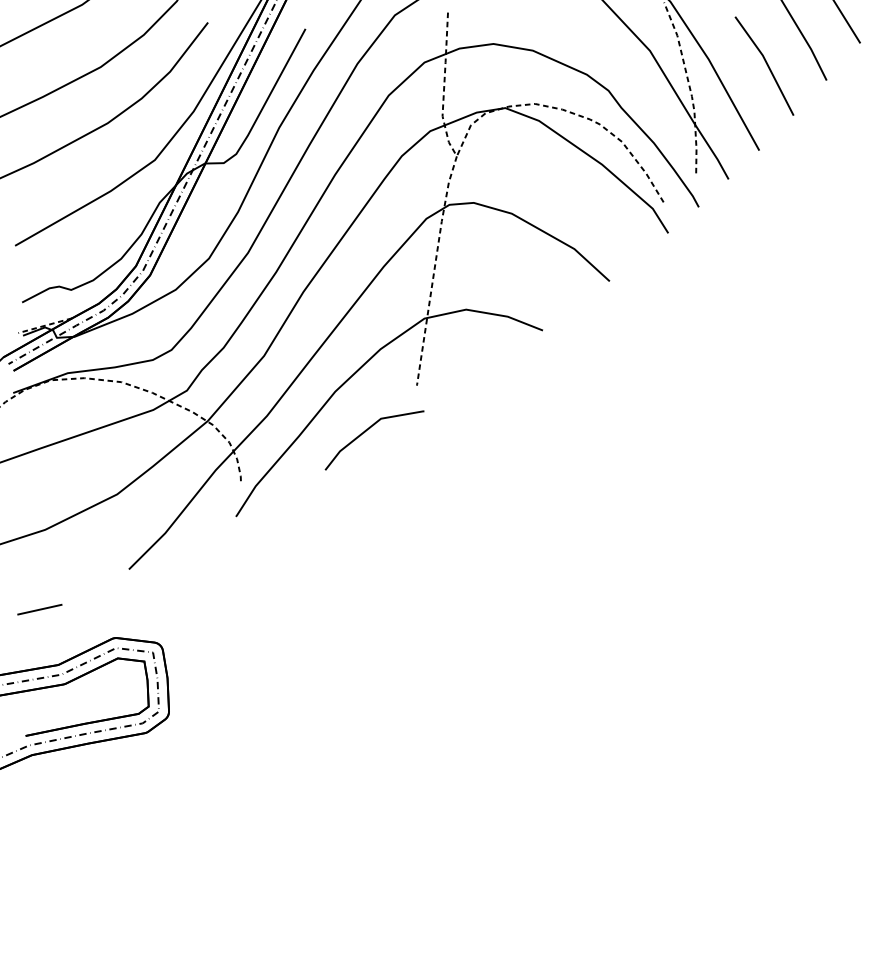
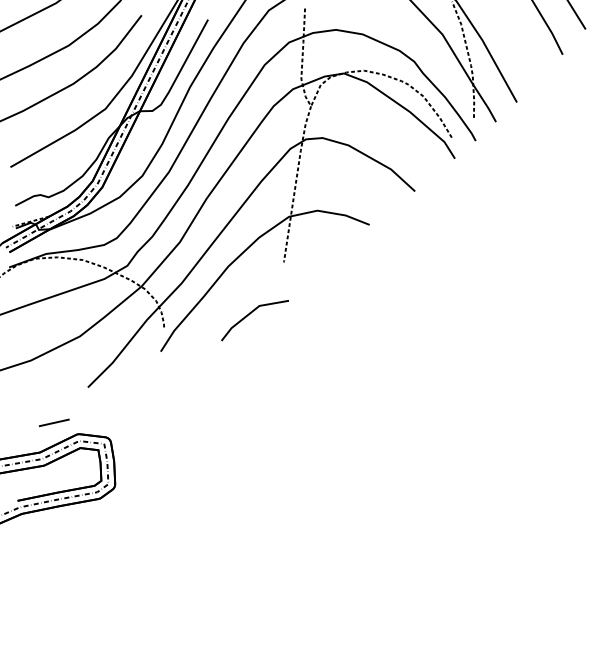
line: (766, 65) -> (521, 44), removed
line: (366, 432) -> (249, 315), moved
line: (38, 609) -> (53, 422), moved

